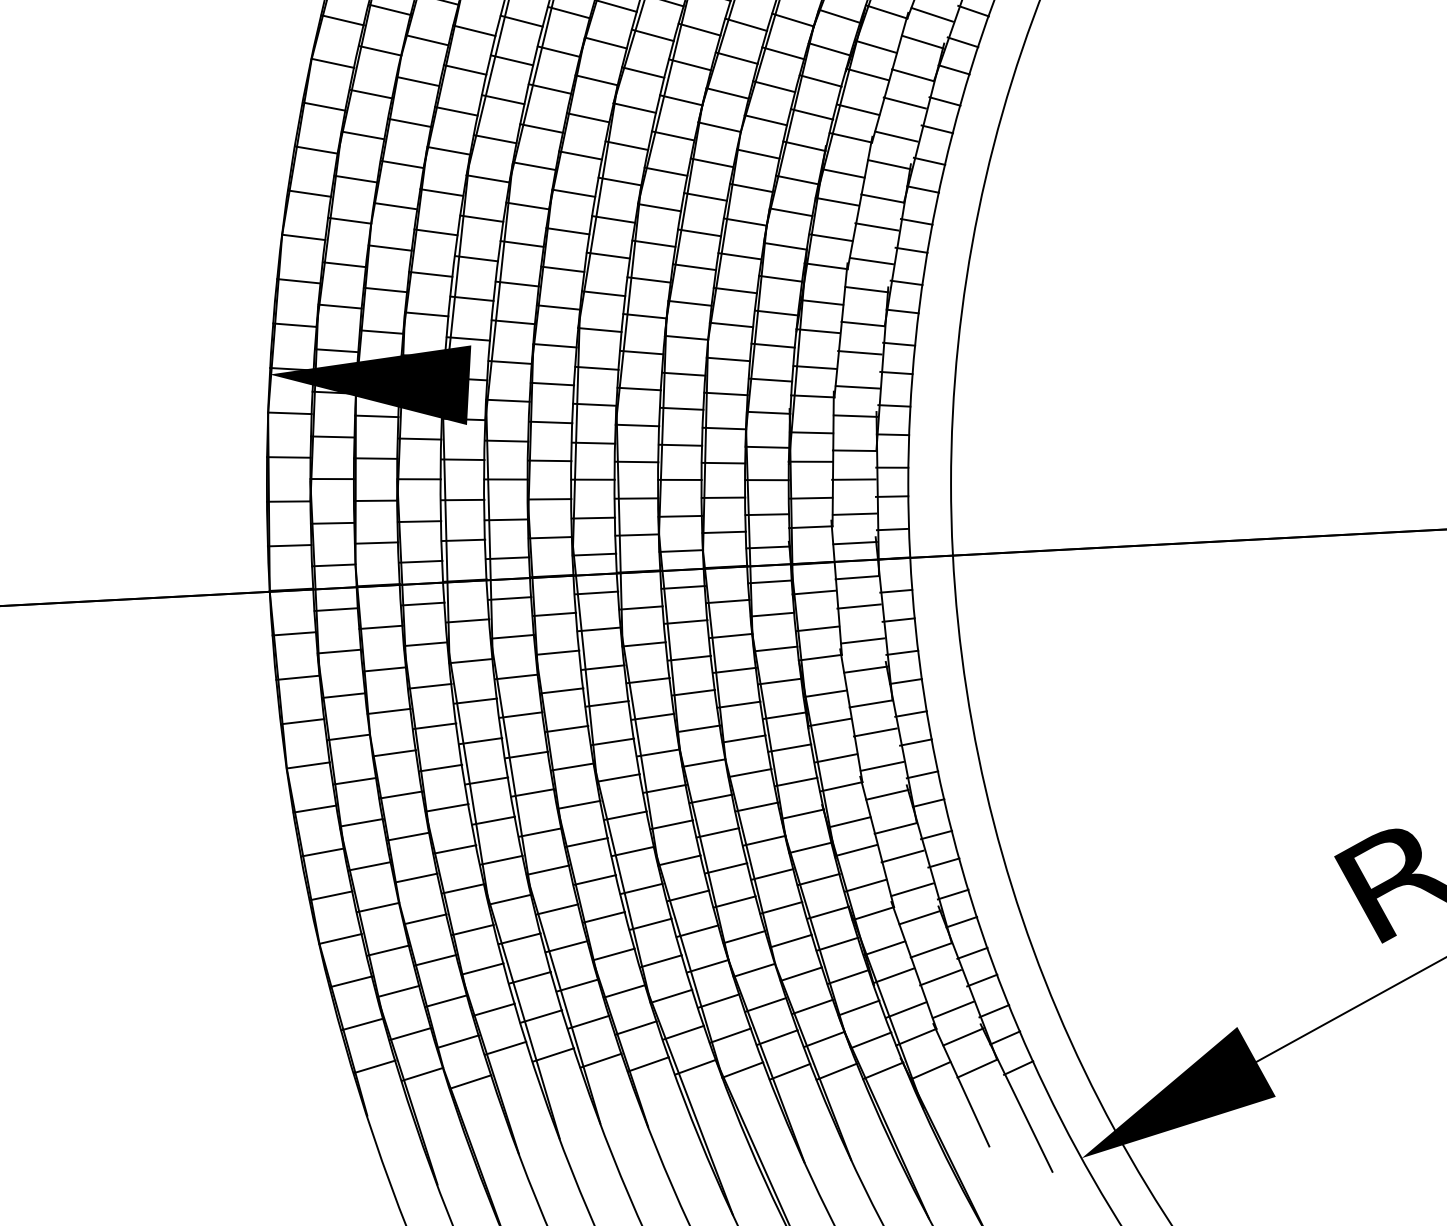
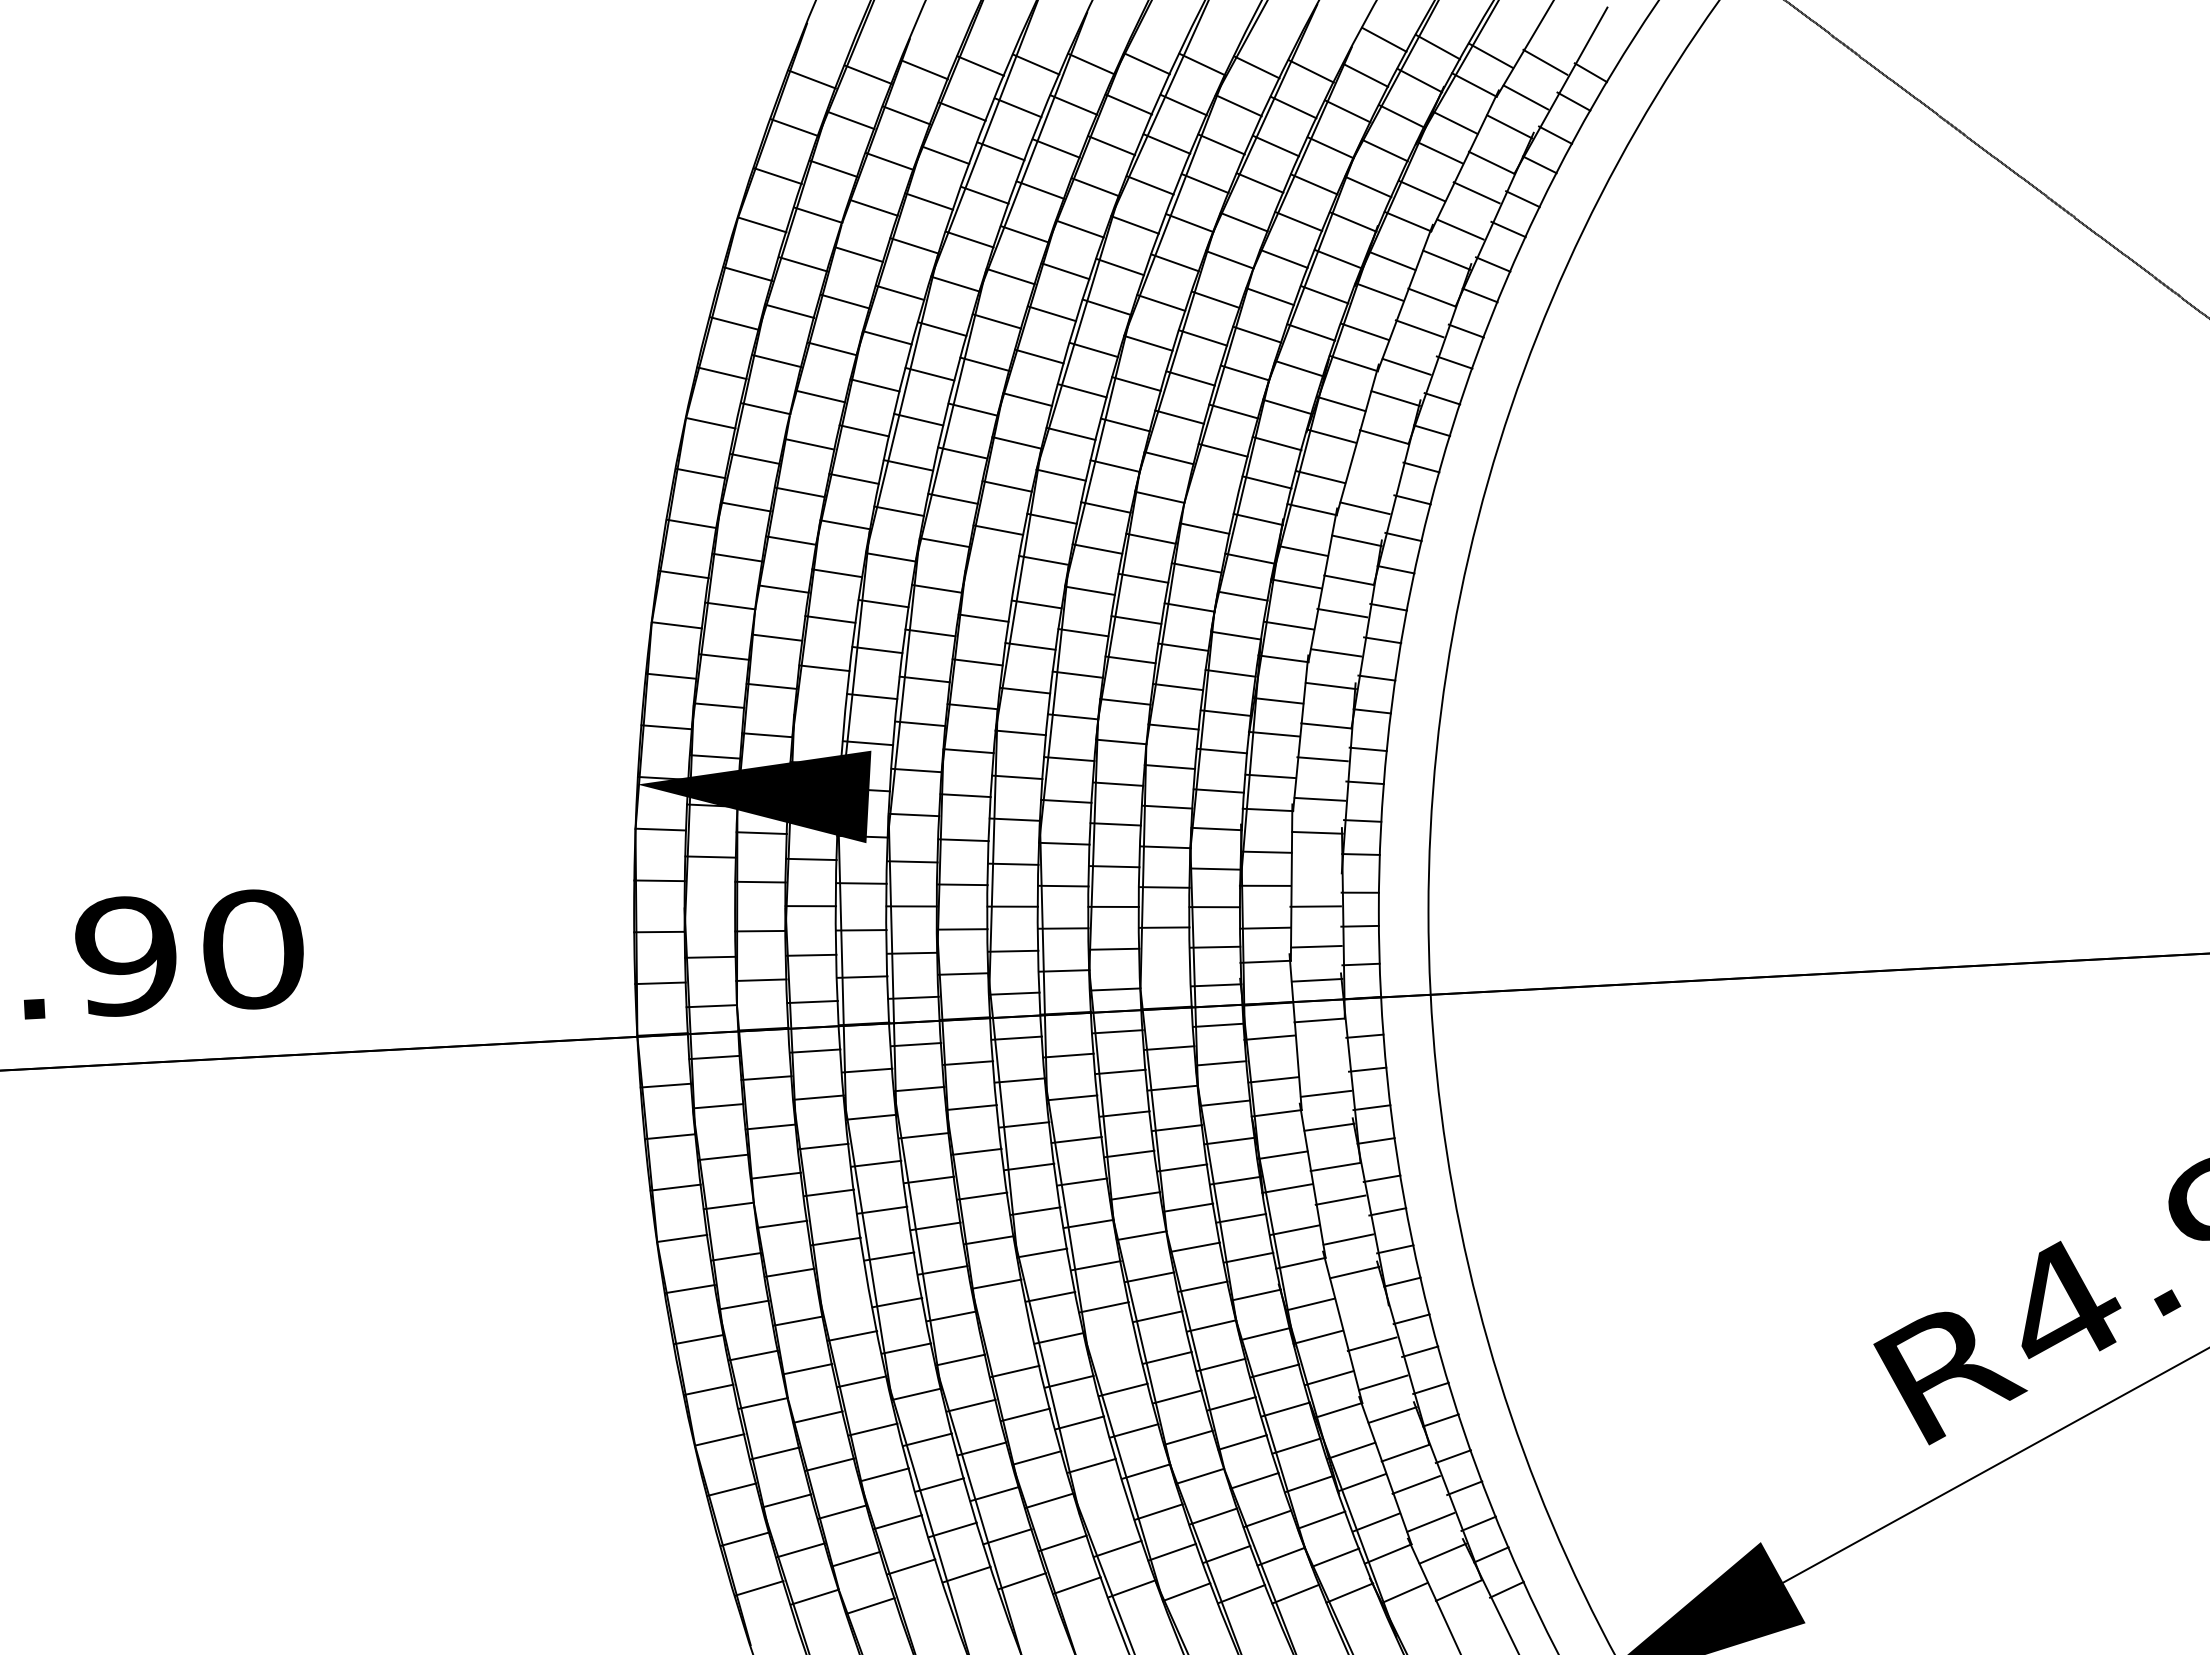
line: (904, 102) -> (1374, 468), removed
line: (765, 120) -> (1213, 489), removed
line: (573, 192) -> (990, 573), removed
line: (426, 314) -> (819, 714), removed
line: (854, 450) -> (1316, 872), removed
line: (331, 478) -> (709, 905), removed
line: (723, 532) -> (1164, 967), removed
line: (858, 606) -> (1321, 1053), removed
line: (447, 807) -> (843, 1287), removed
line: (895, 828) -> (1363, 1311), removed
line: (585, 842) -> (1004, 1327), removed
line: (678, 860) -> (1112, 1348), removed
line: (671, 996) -> (1103, 1506), removed

